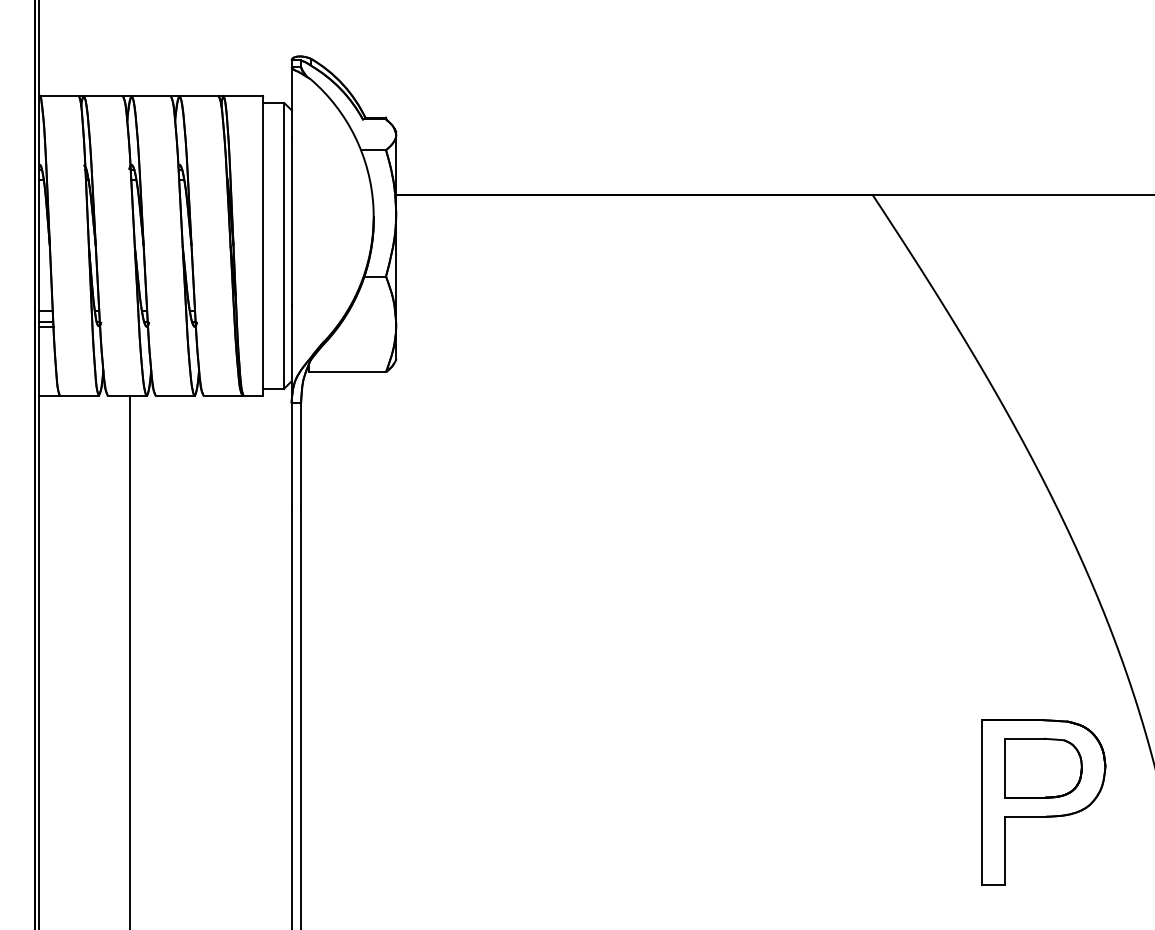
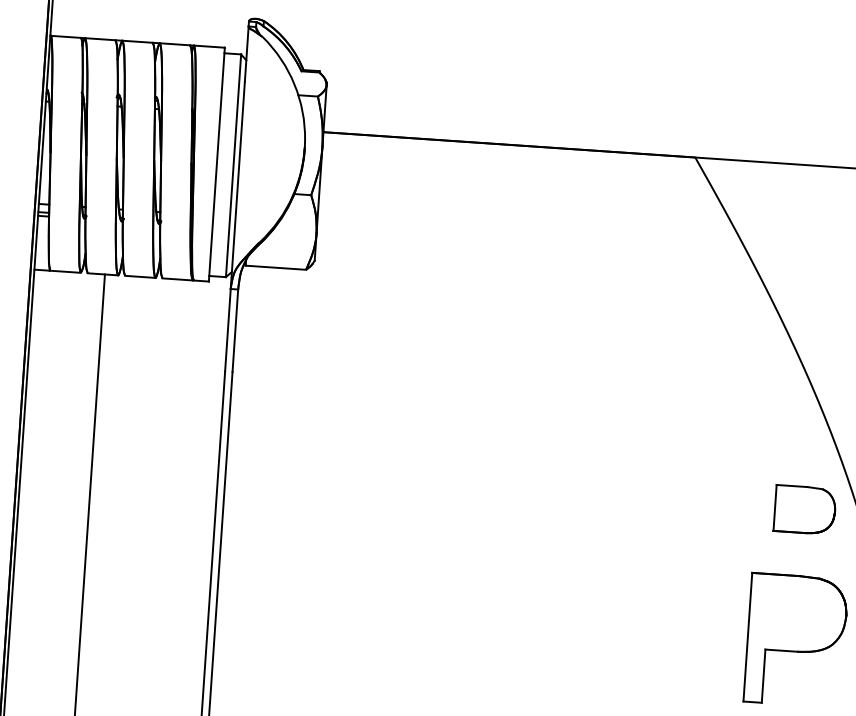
part: (1043, 767) -> (805, 509), moved

